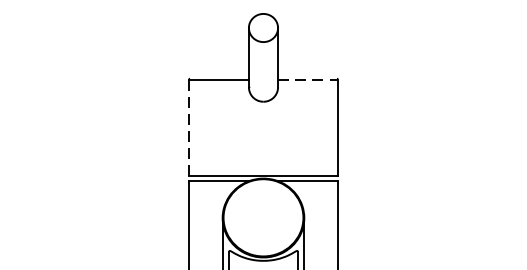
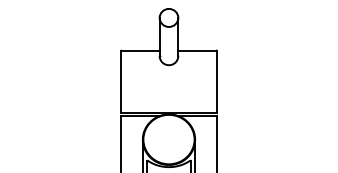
line: (307, 80) -> (197, 51), dashed -> solid
line: (189, 128) -> (121, 82), dashed -> solid

